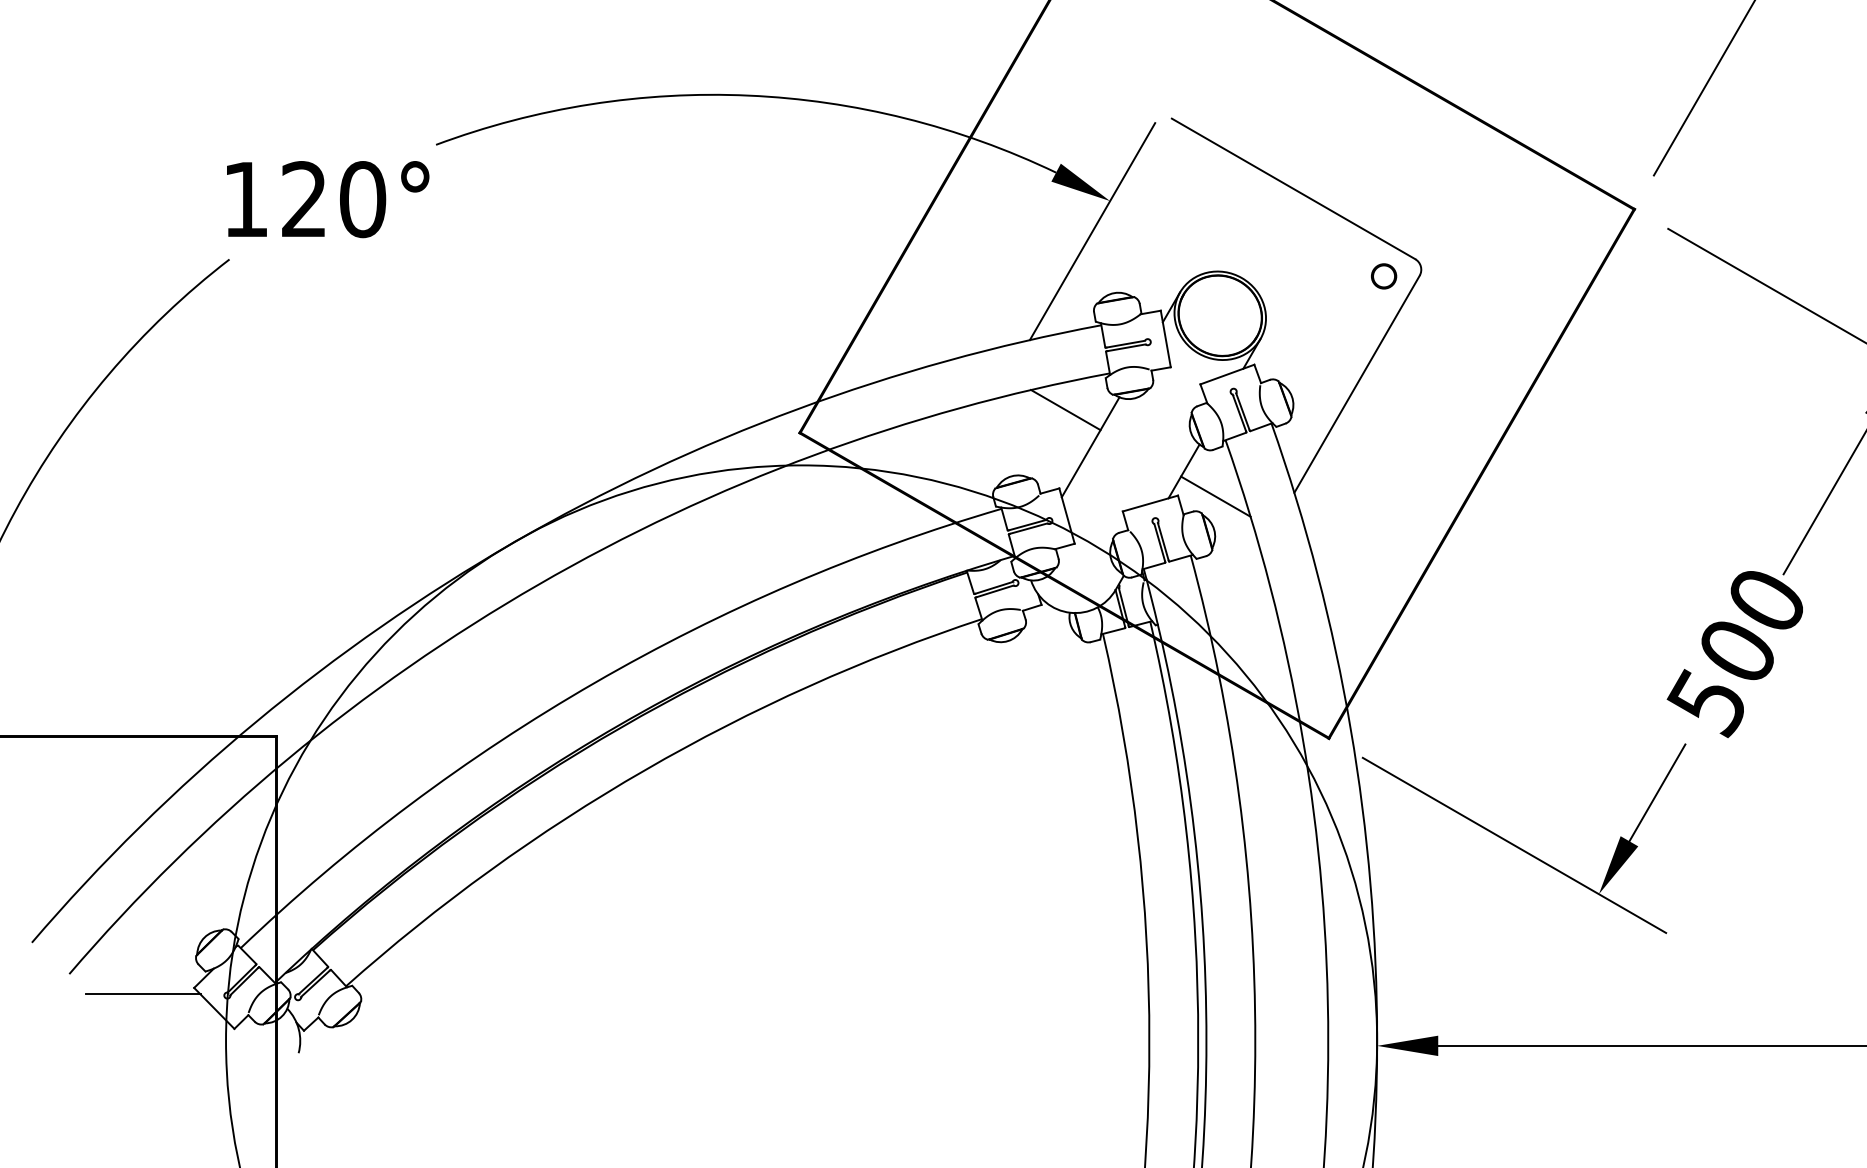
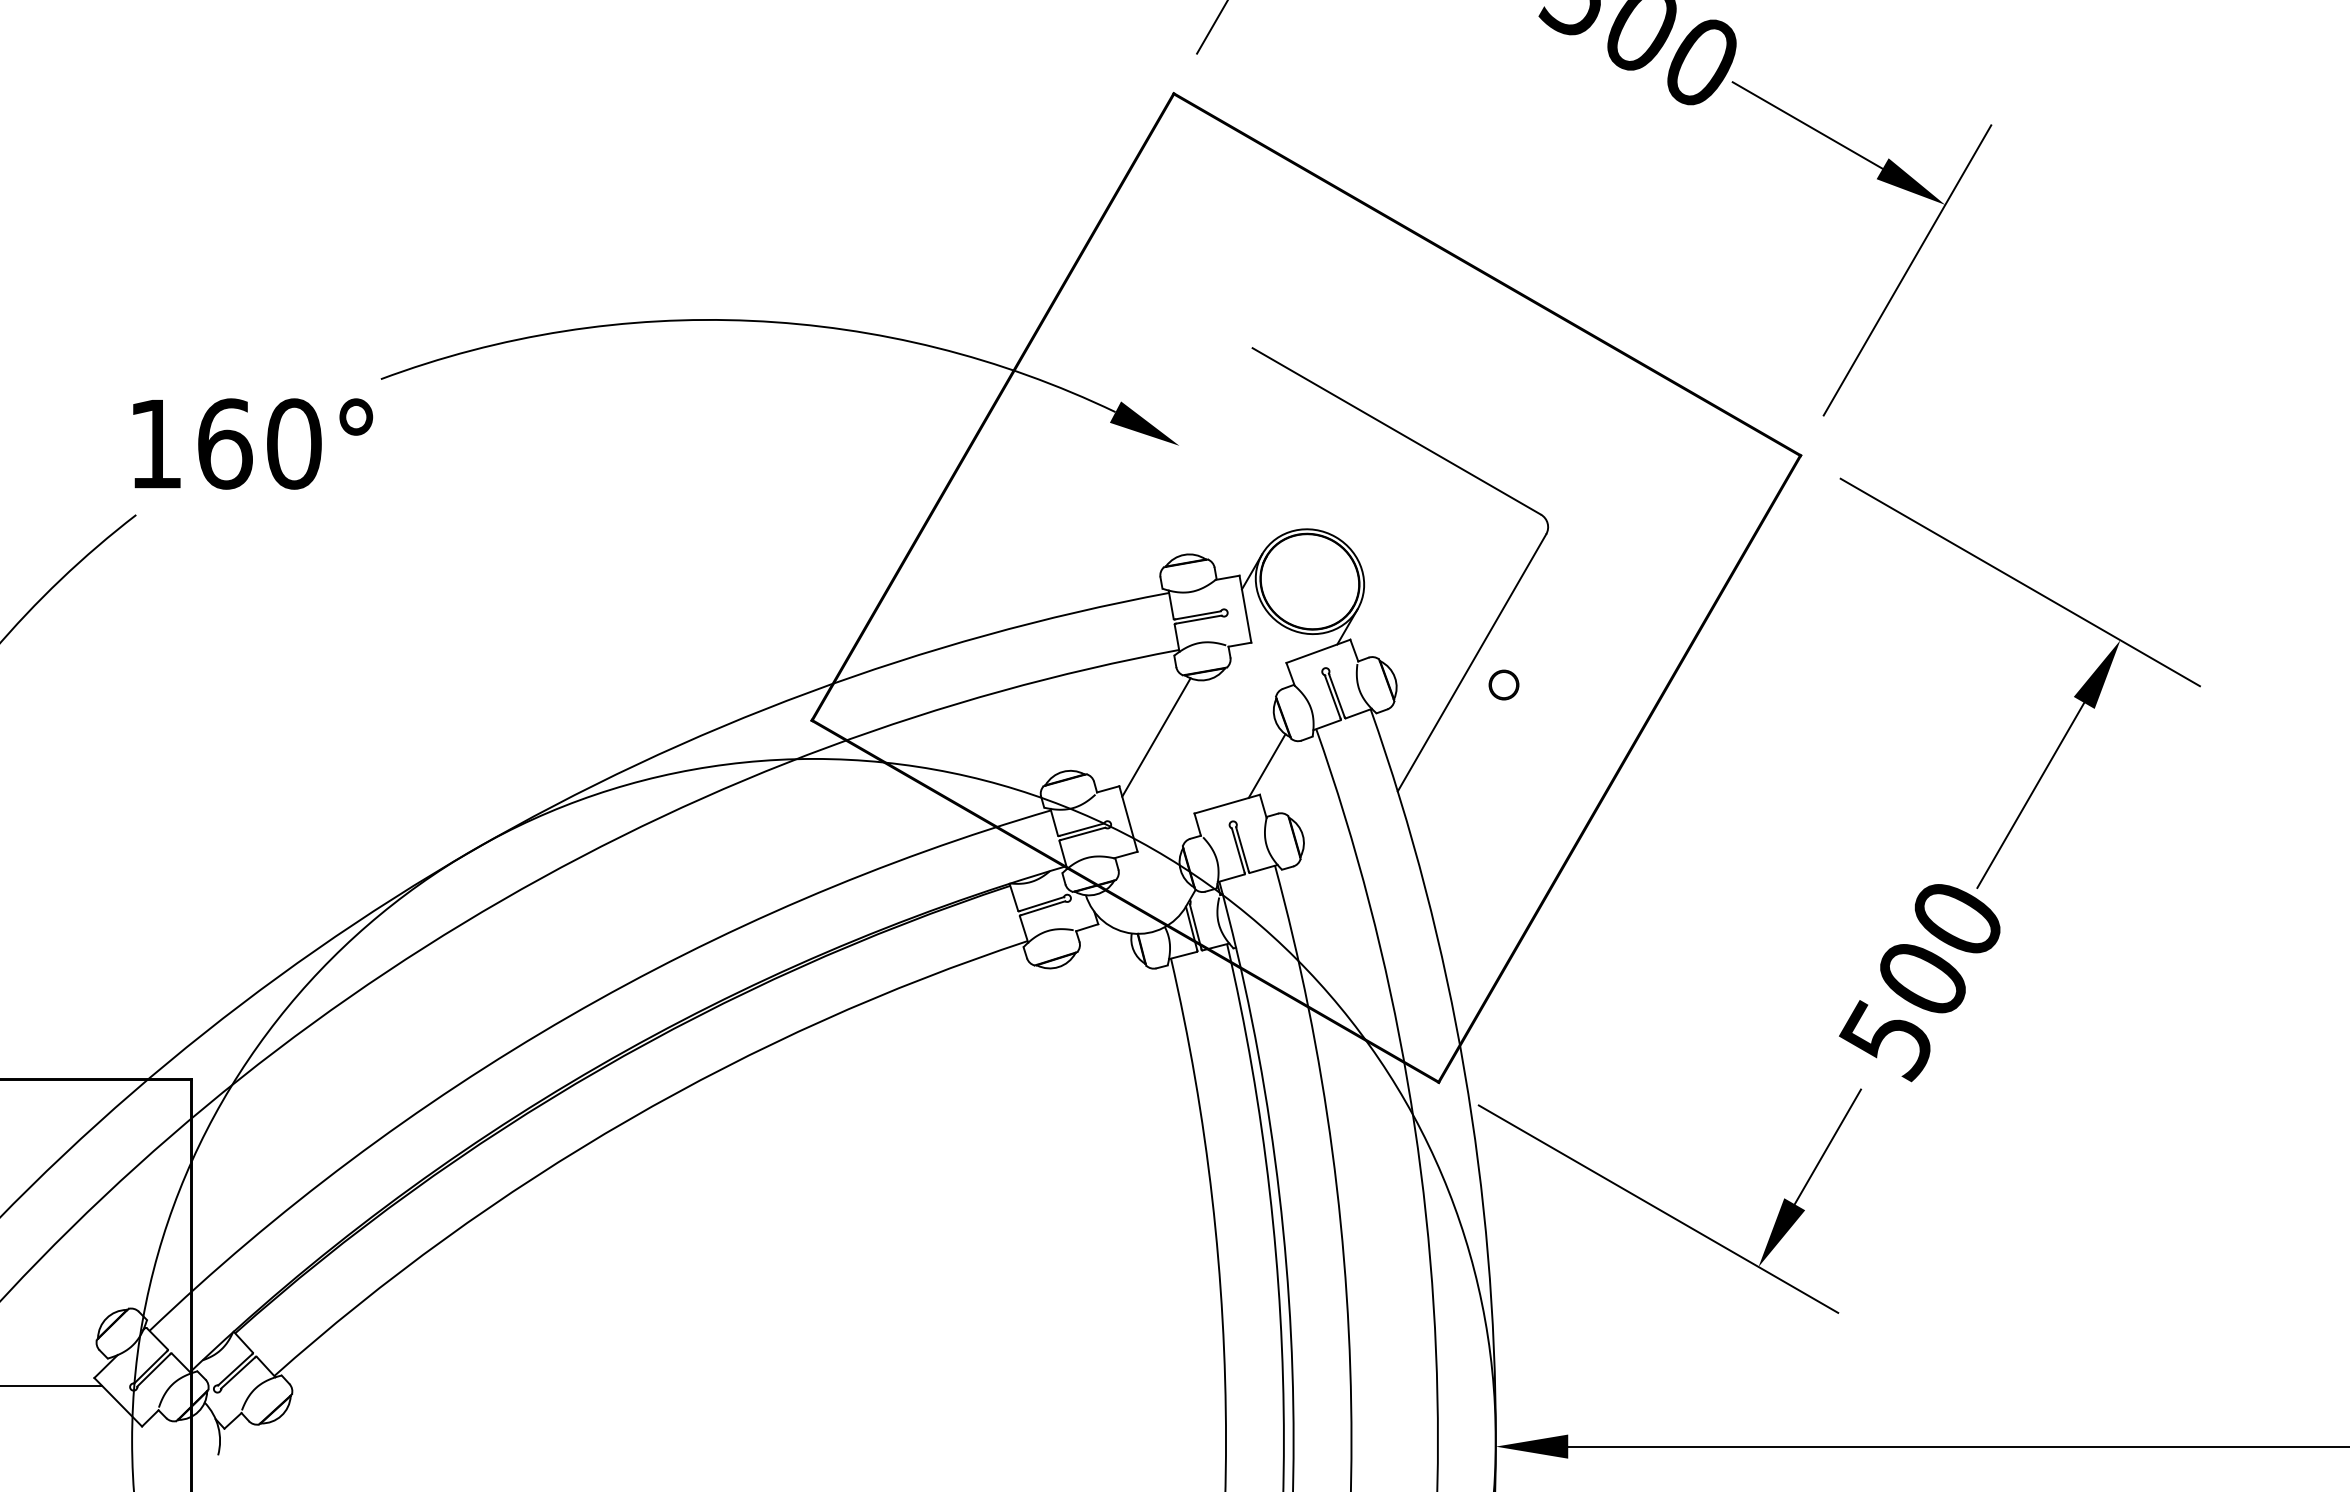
text: (304, 199) -> (225, 443), 120° -> 160°
line: (1092, 231) -> (1158, 481), removed
part: (1383, 275) -> (1503, 684), moved
line: (1065, 410) -> (1126, 693), removed
line: (1215, 496) -> (1304, 795), removed

